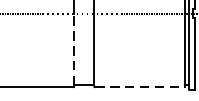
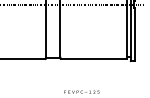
line: (73, 49) -> (45, 31), dashed -> solid
line: (140, 87) -> (94, 59), dashed -> solid

